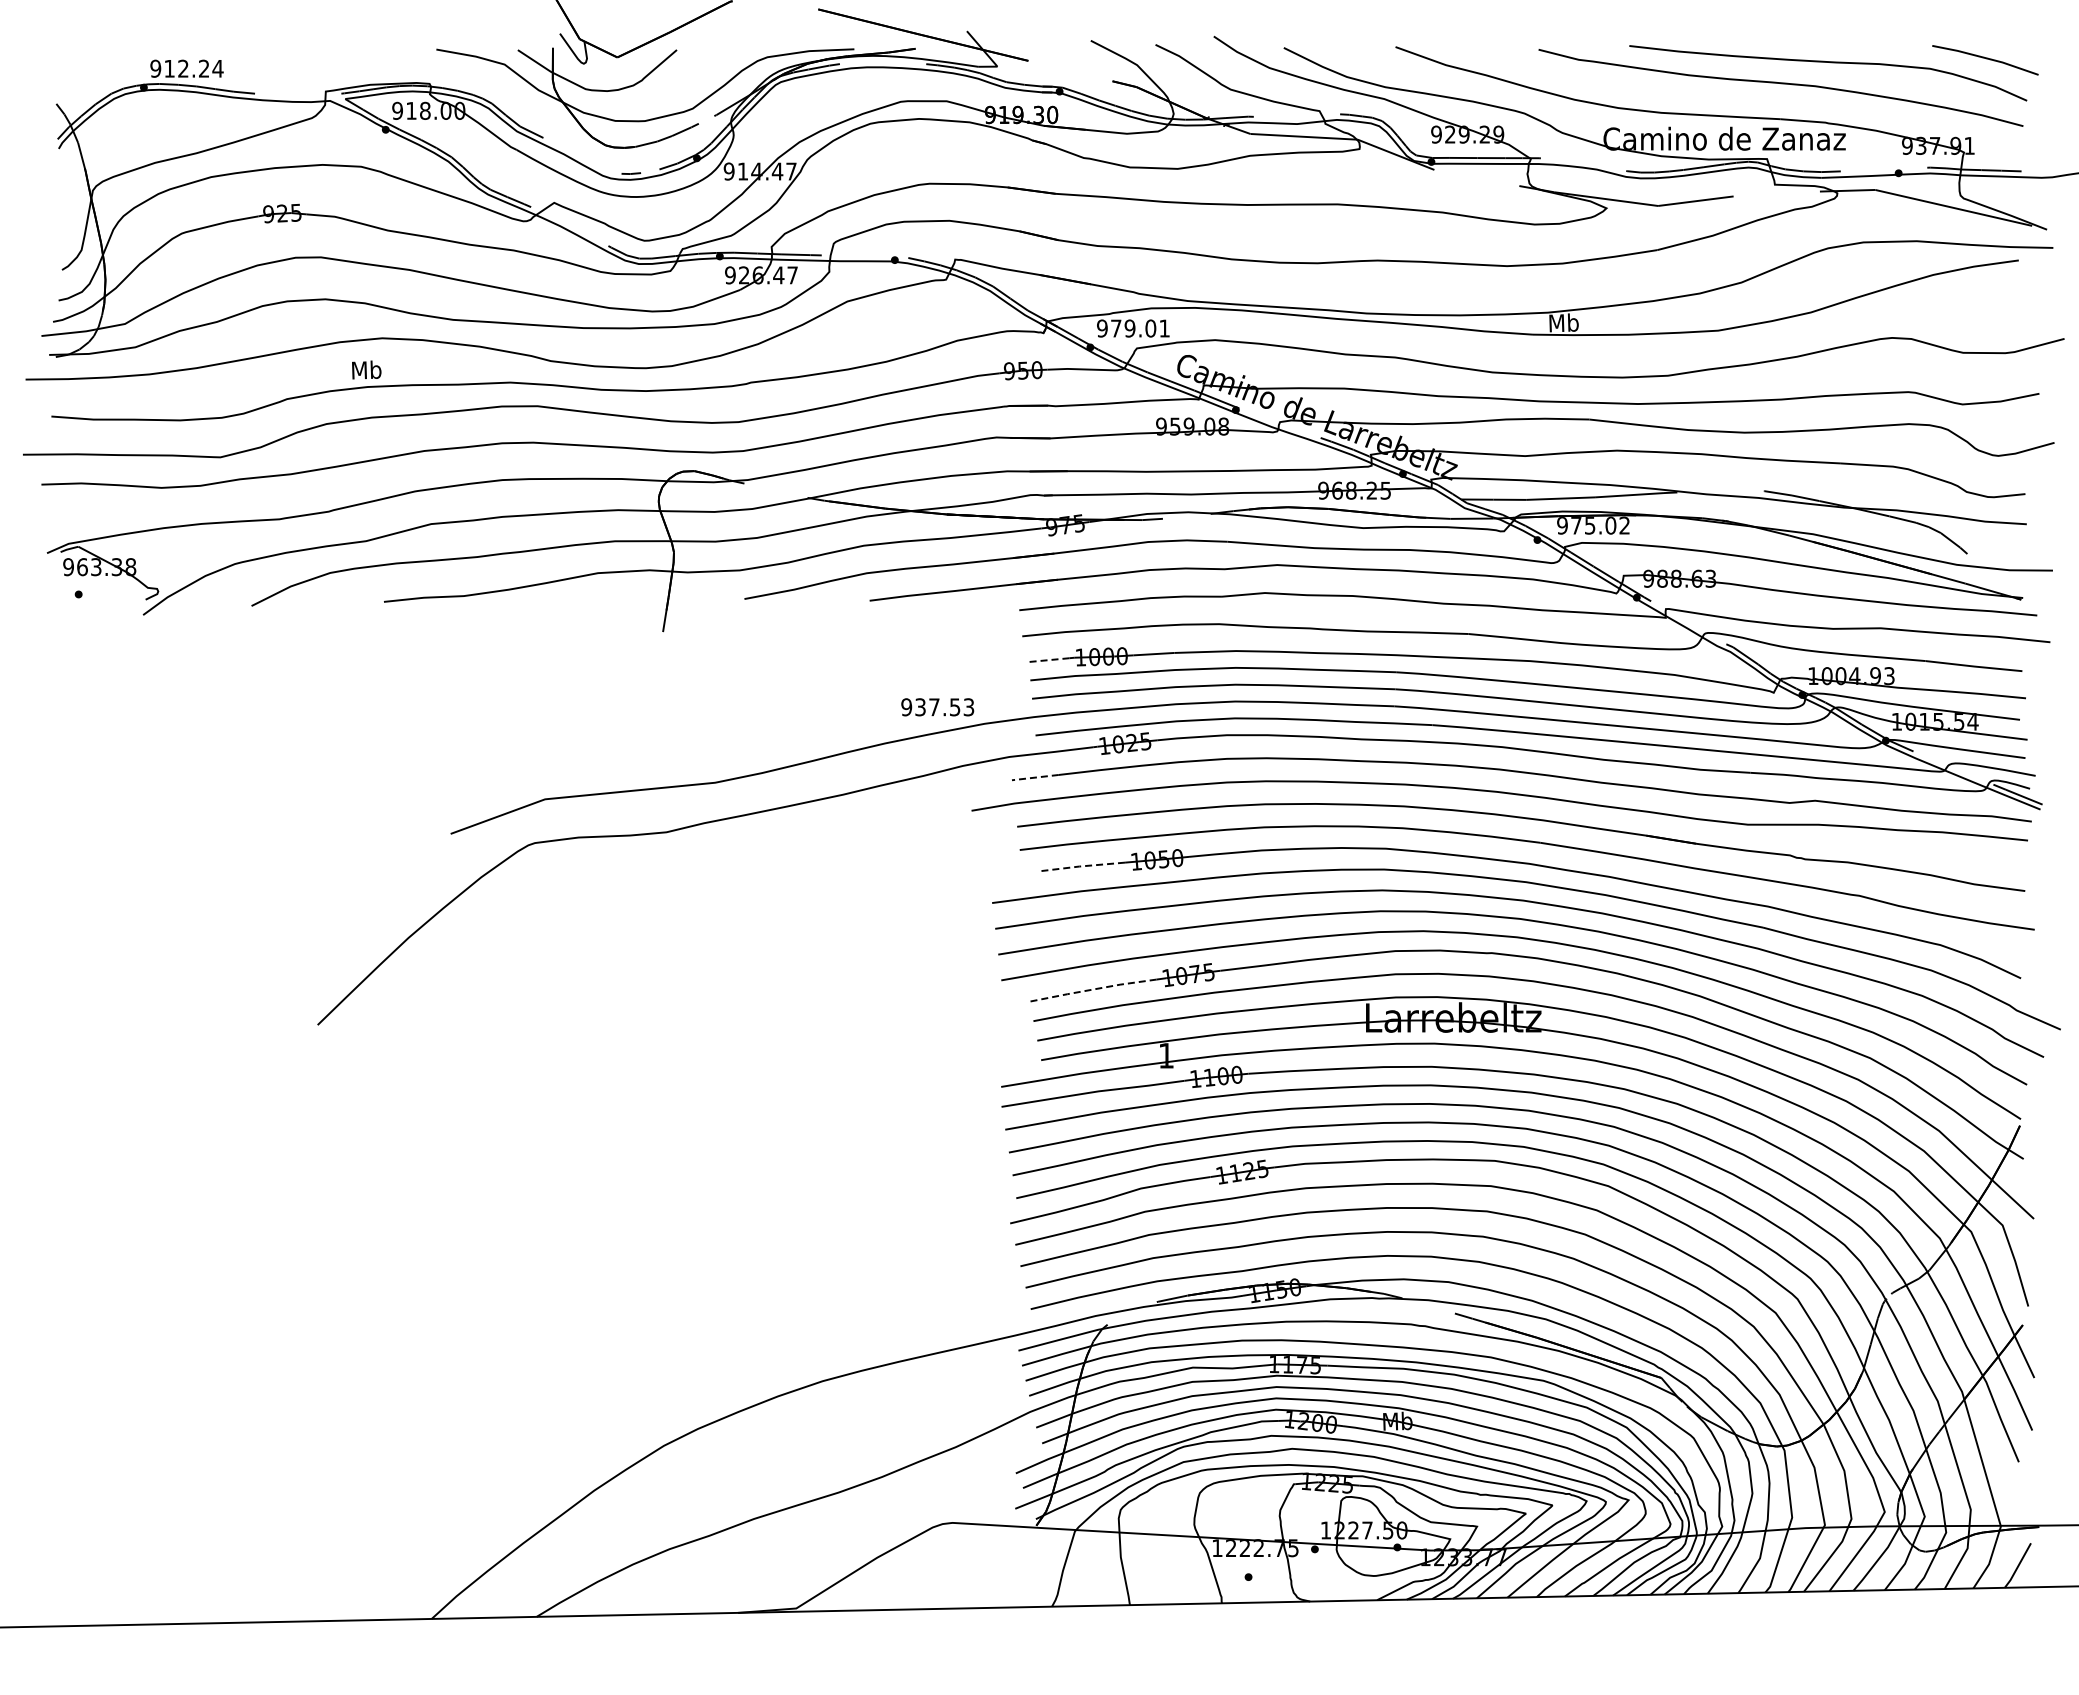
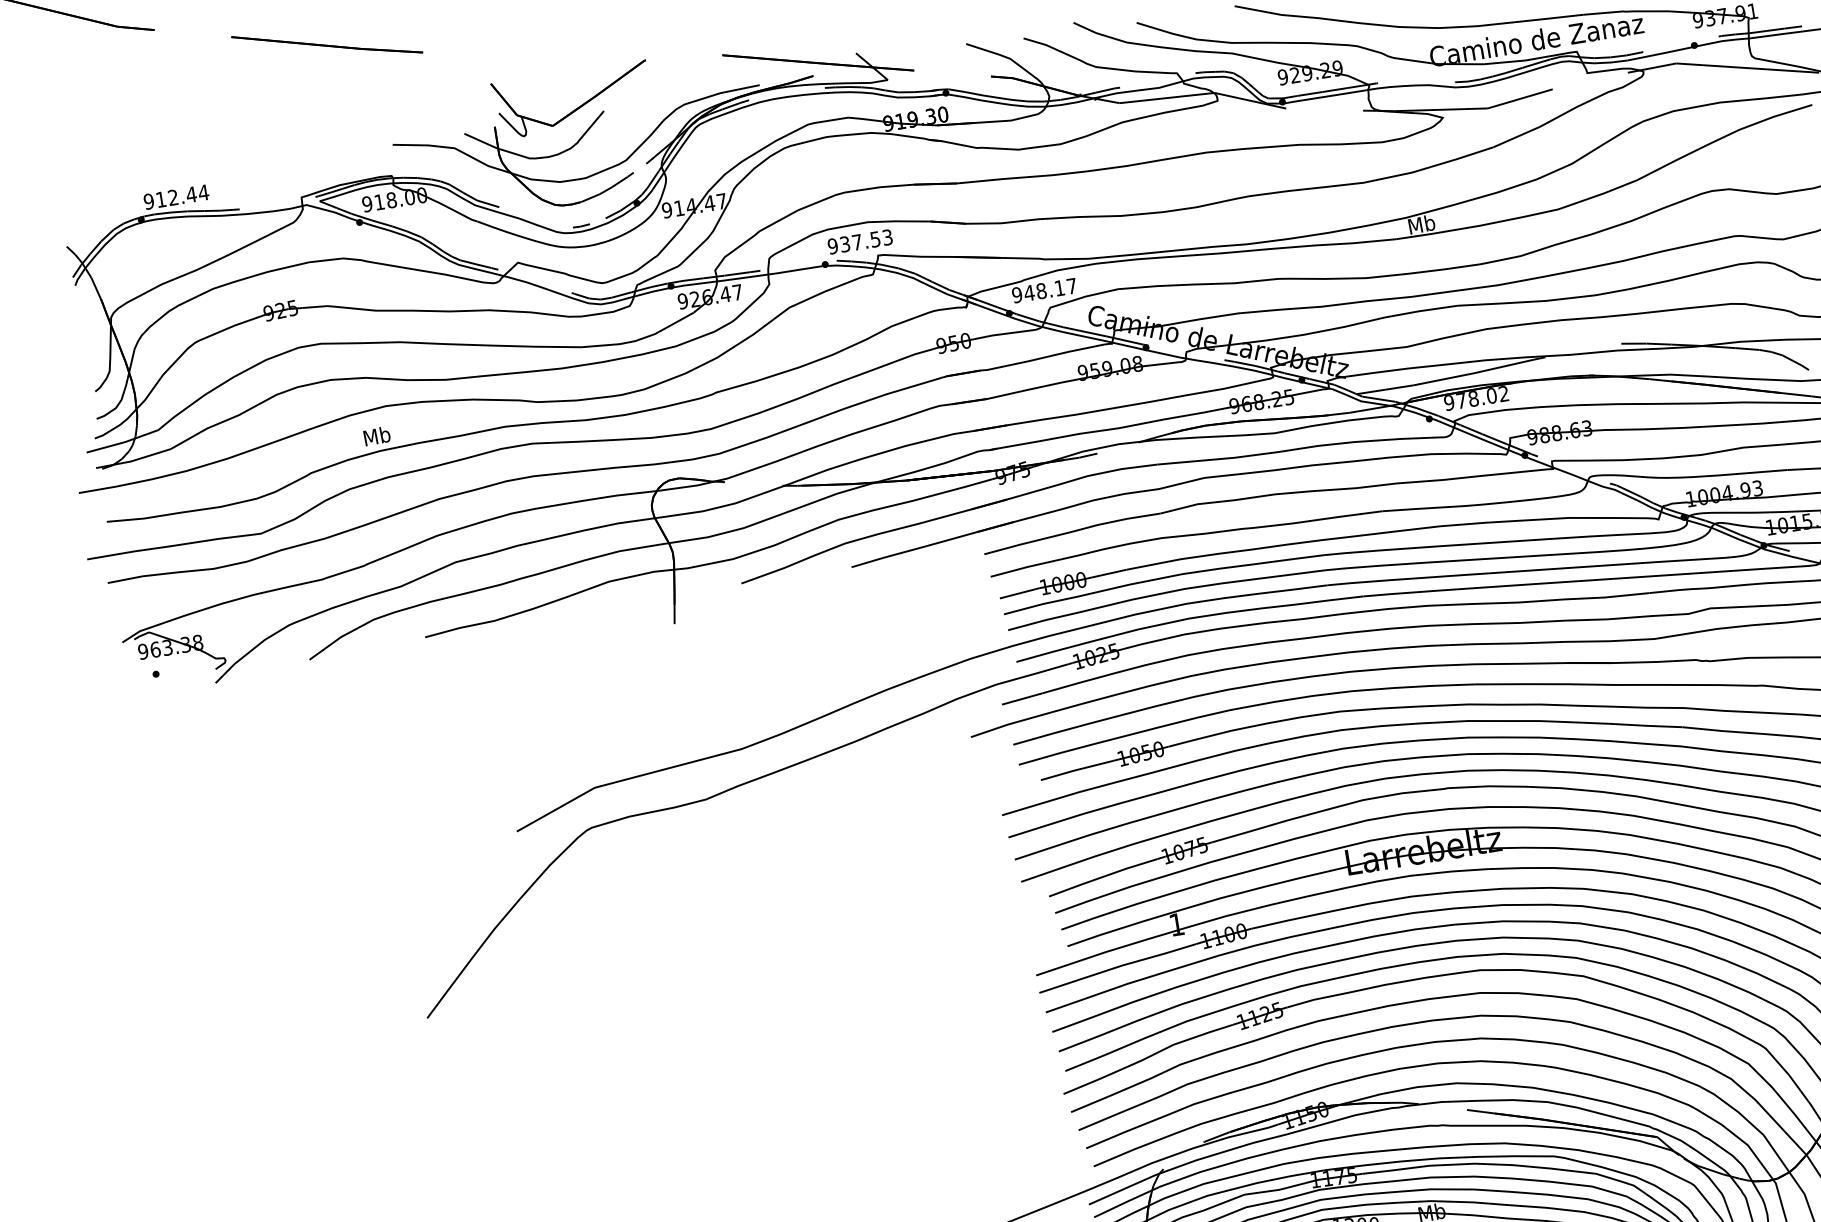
text: (203, 68) -> (190, 194), 912.24 -> 912.44
text: (1139, 328) -> (1049, 289), 979.01 -> 948.17
text: (1589, 525) -> (1473, 398), 975.02 -> 978.02
line: (1048, 660) -> (1017, 594), dashed -> solid
text: (937, 707) -> (860, 242), moved
line: (1035, 777) -> (1022, 698), dashed -> solid
line: (1082, 866) -> (1076, 770), dashed -> solid
line: (1092, 989) -> (1102, 876), dashed -> solid

